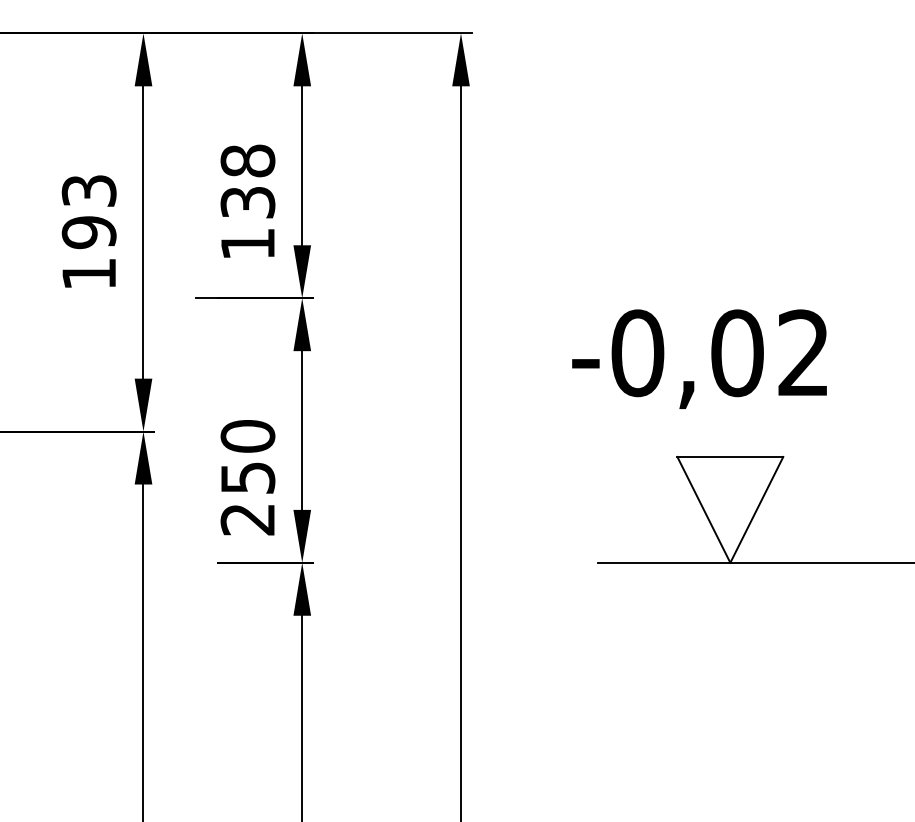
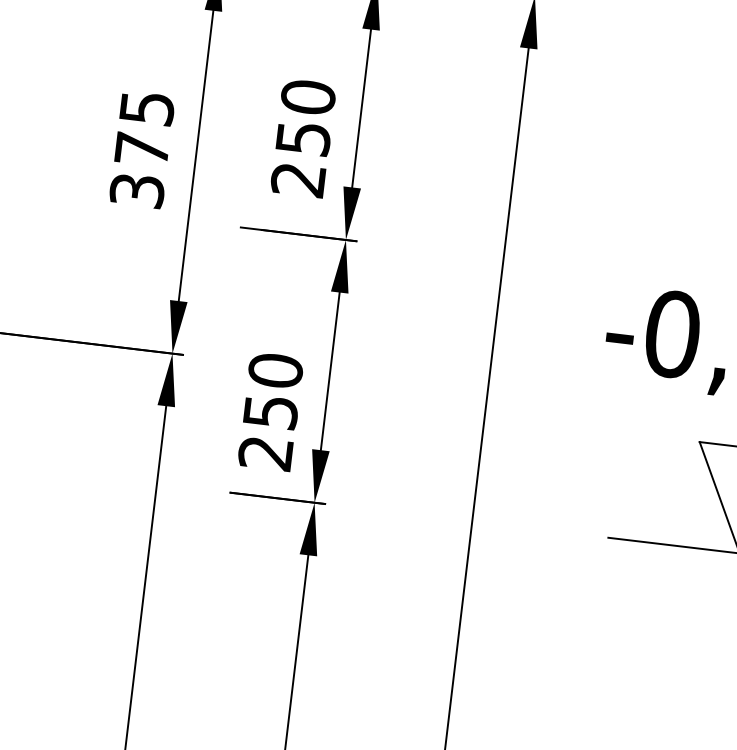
text: (247, 201) -> (303, 137), 138 -> 250
text: (88, 232) -> (141, 149), 193 -> 375

